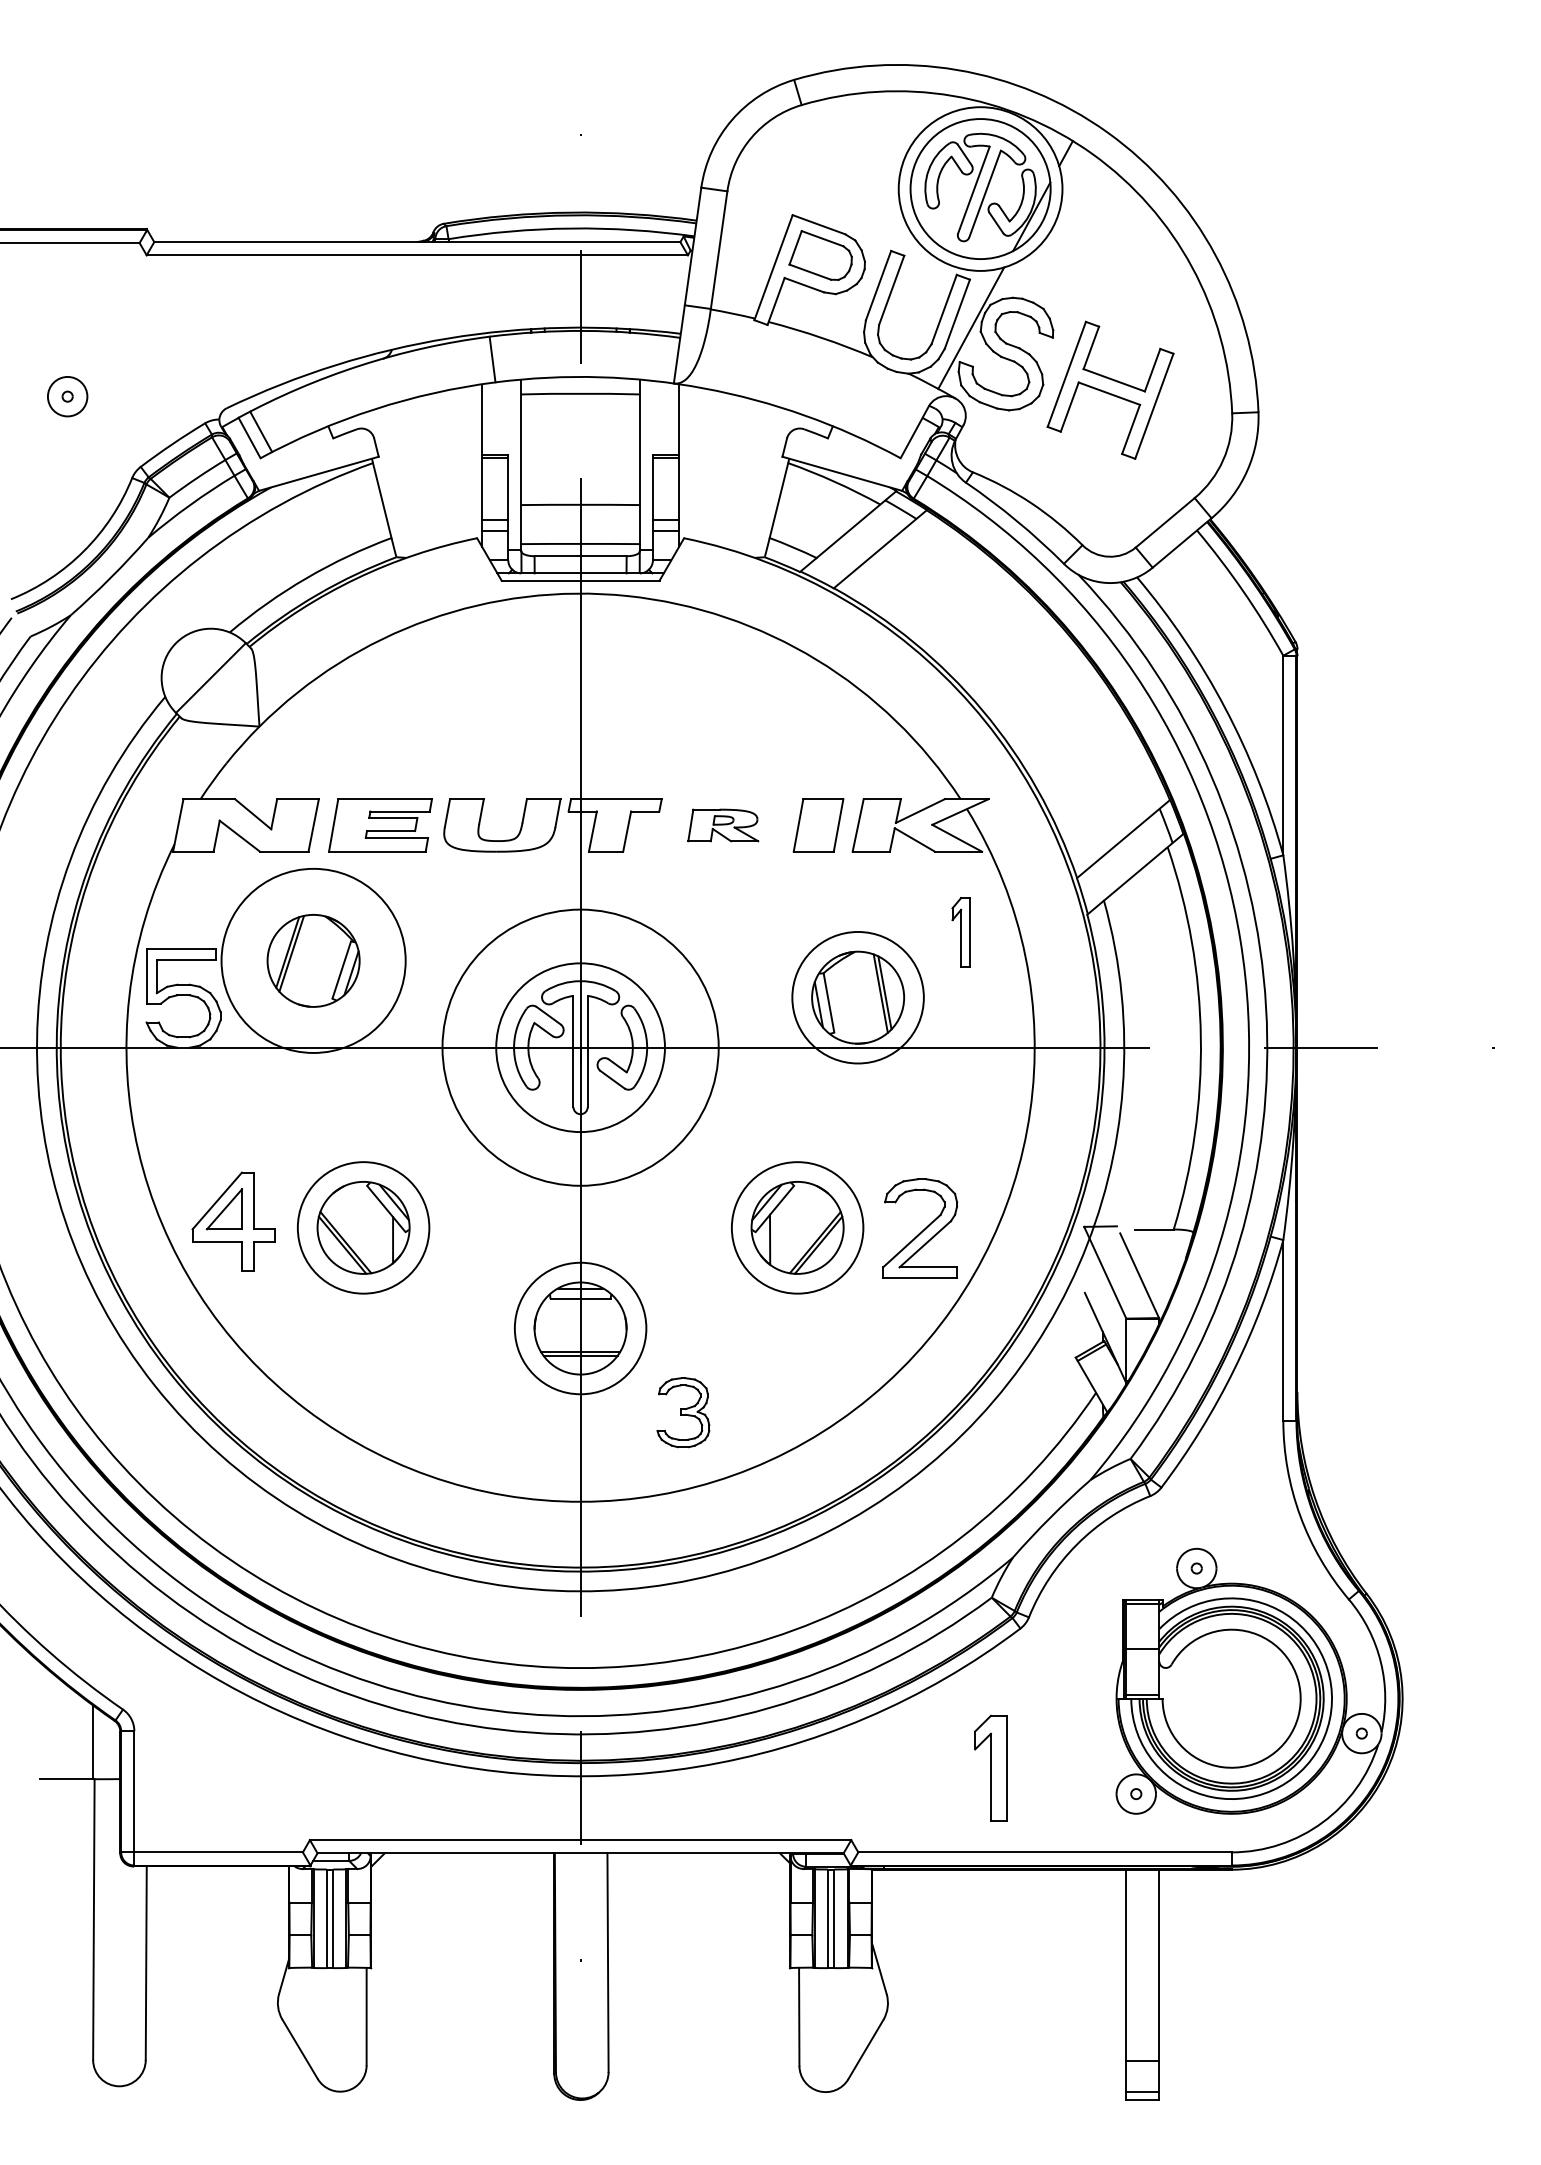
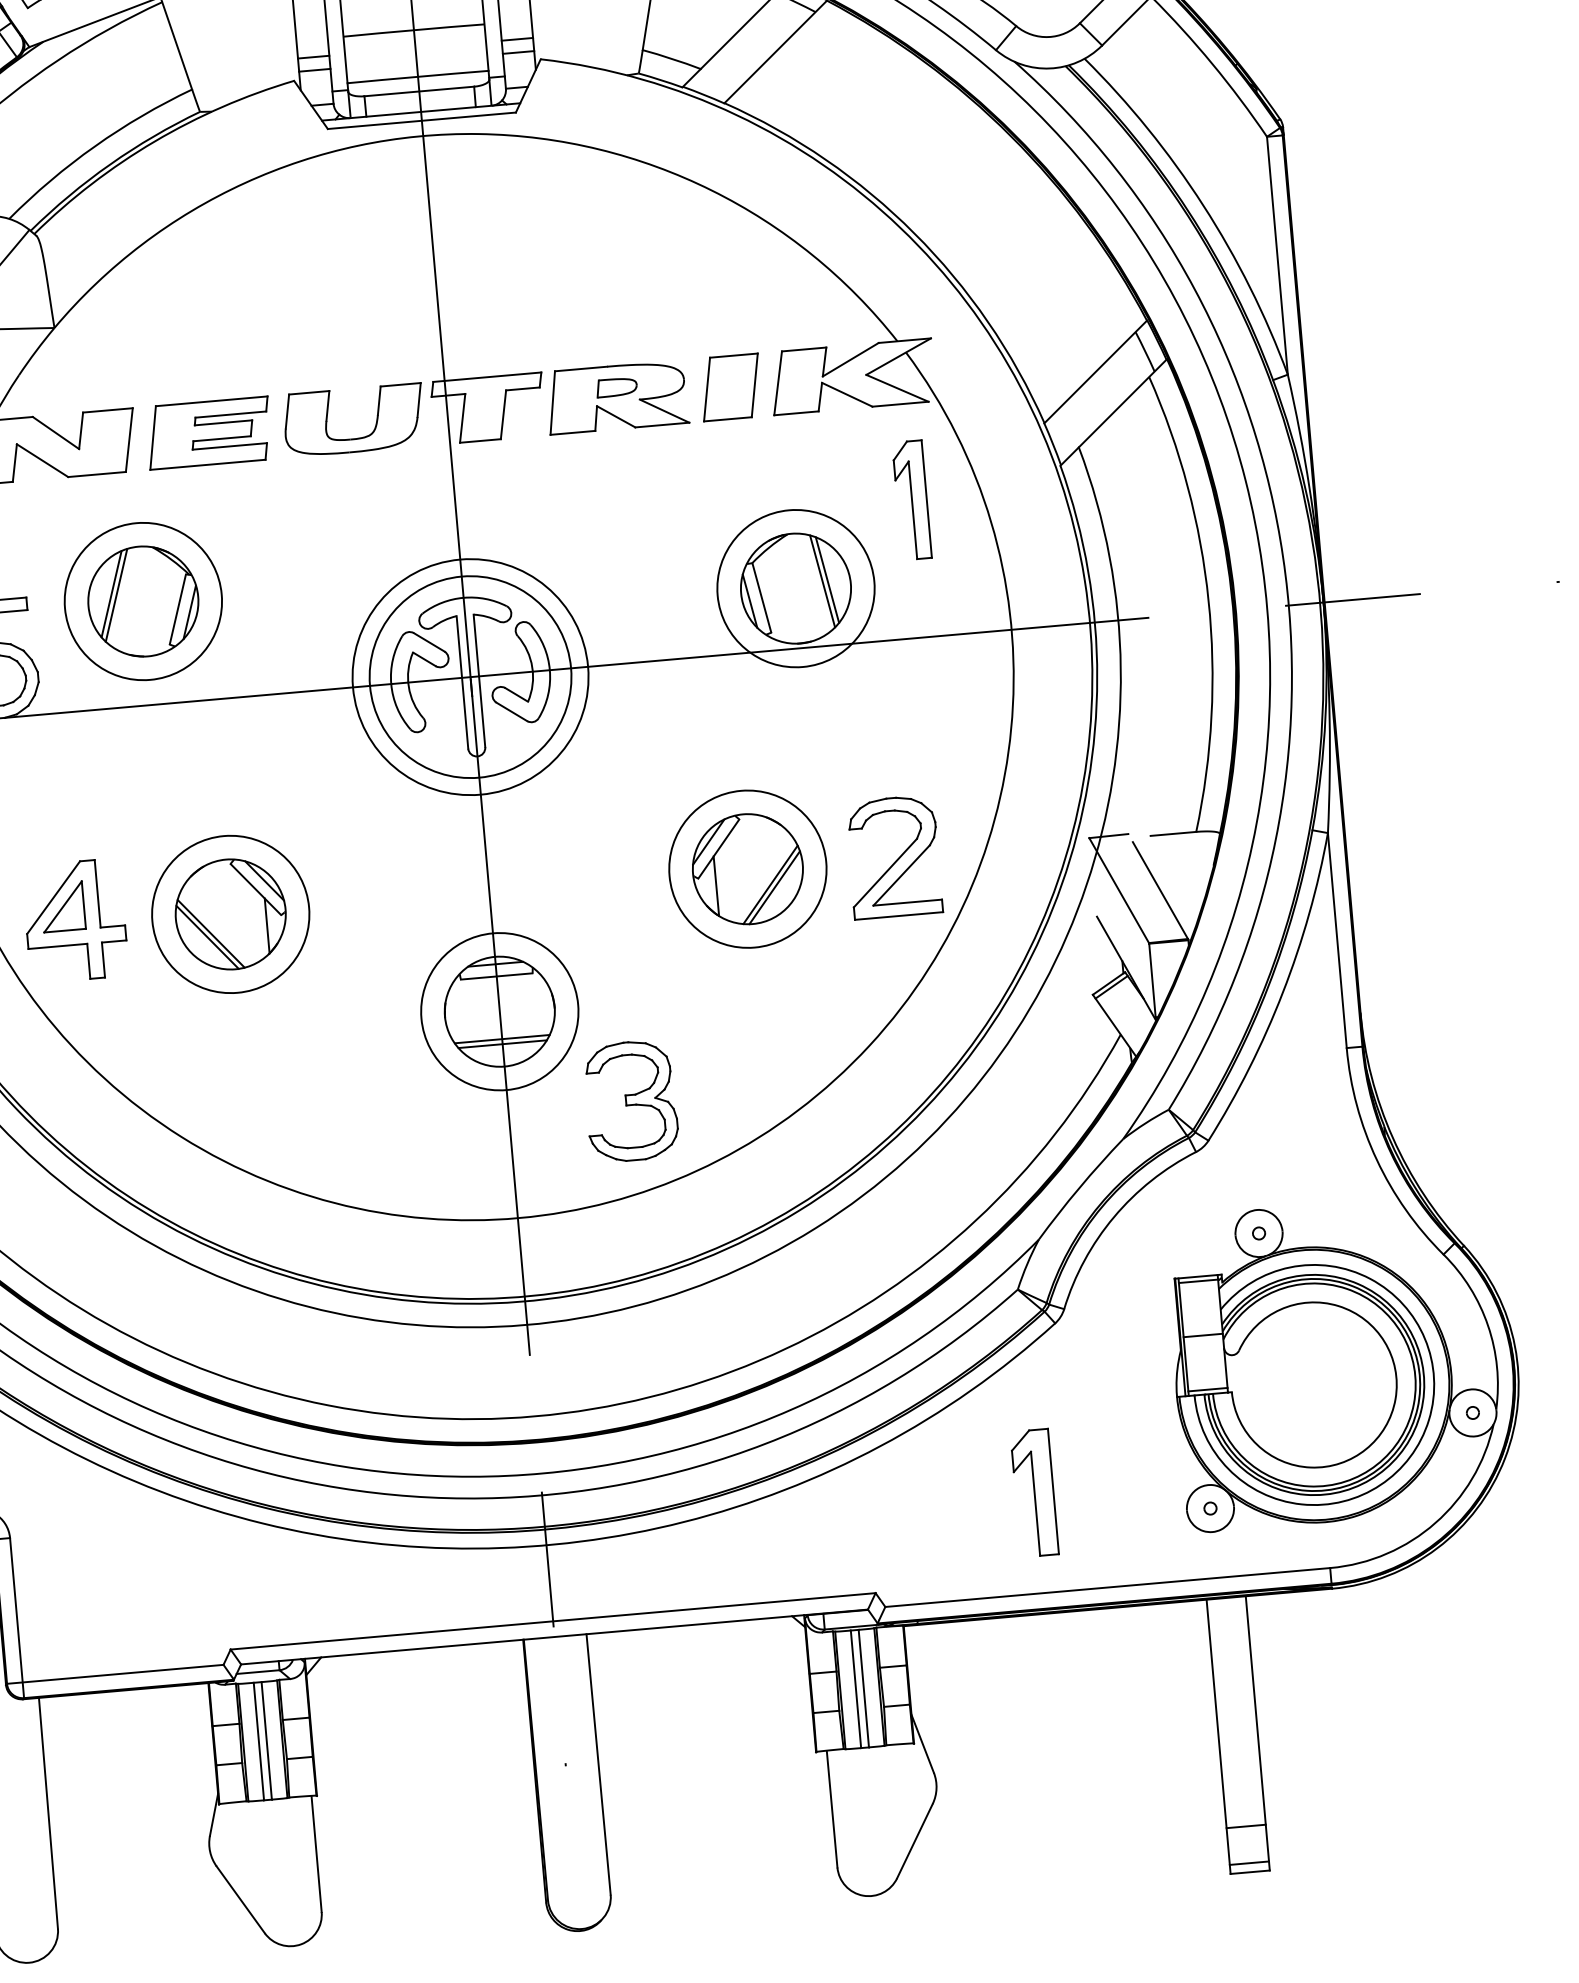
part: (723, 825) -> (617, 397), size x1.67
part: (960, 932) -> (911, 500), size x1.43
circle: (313, 960) -> (143, 601), size x0.71
circle: (580, 1047) -> (470, 676), size x0.71
part: (683, 1412) -> (631, 1101), size x1.43

